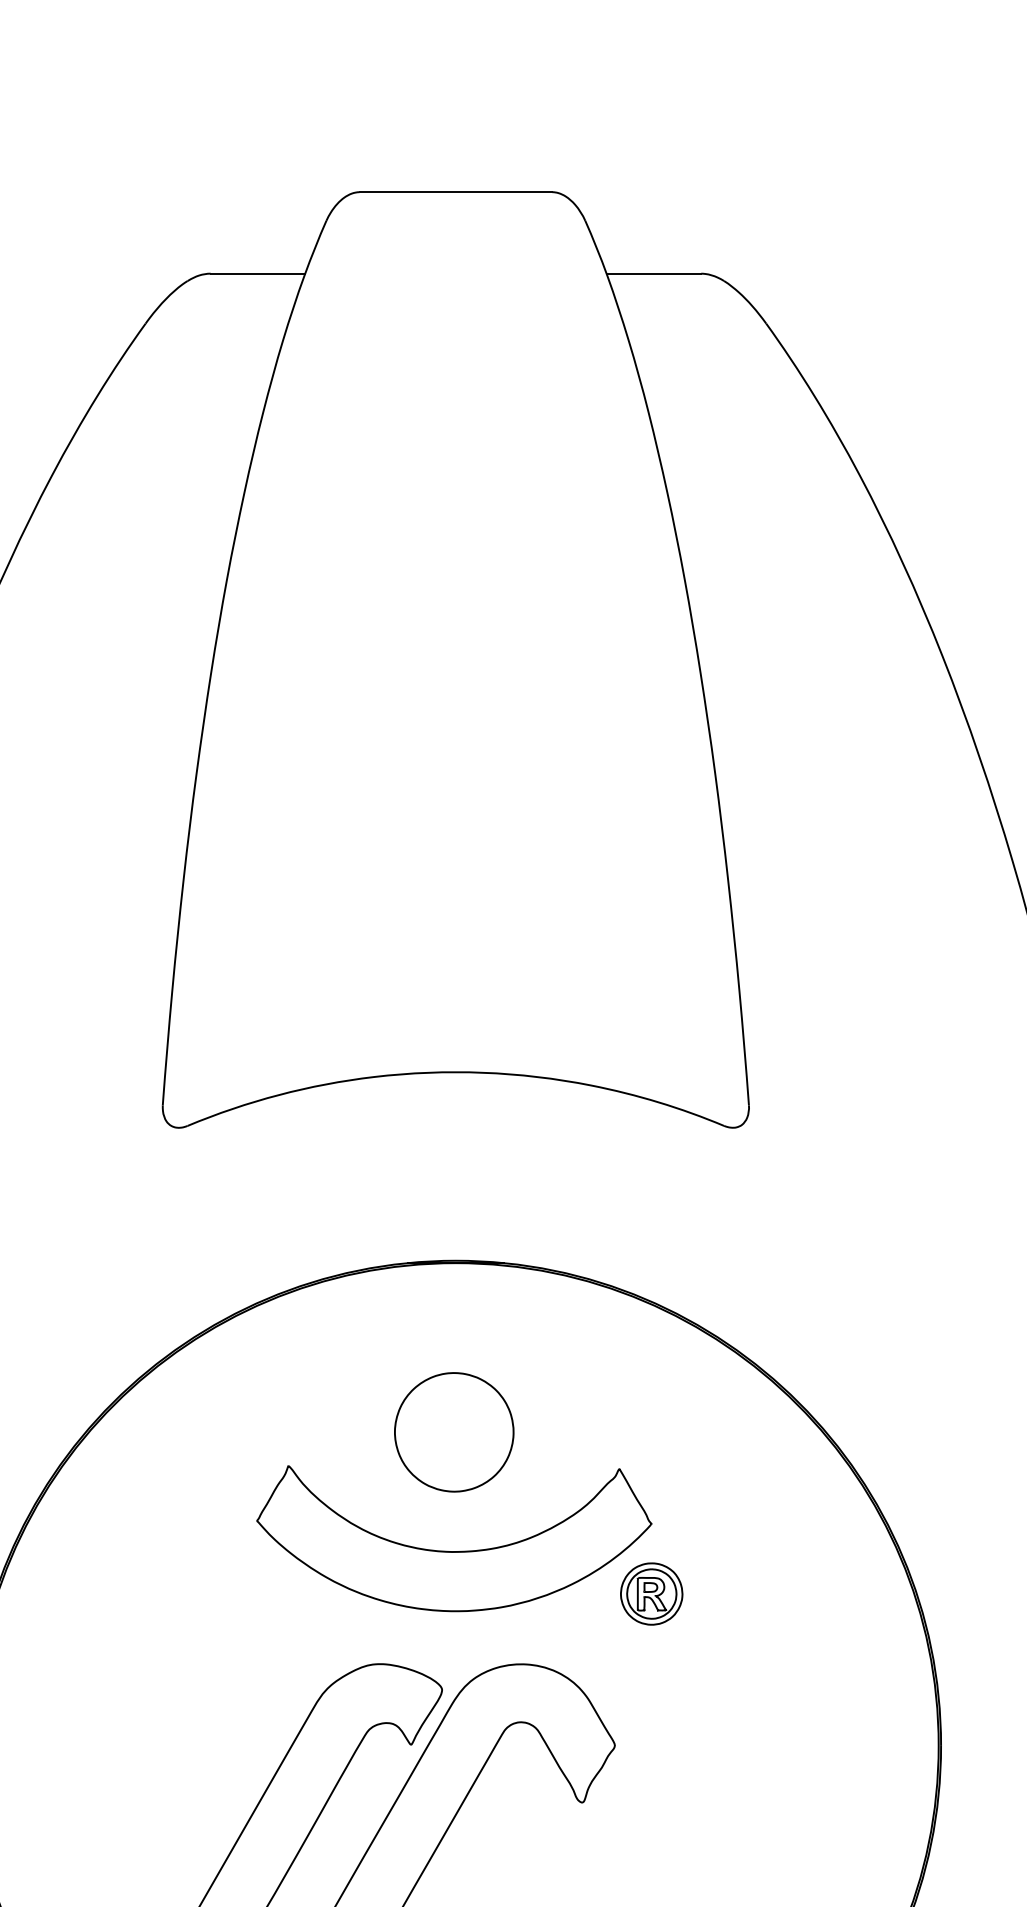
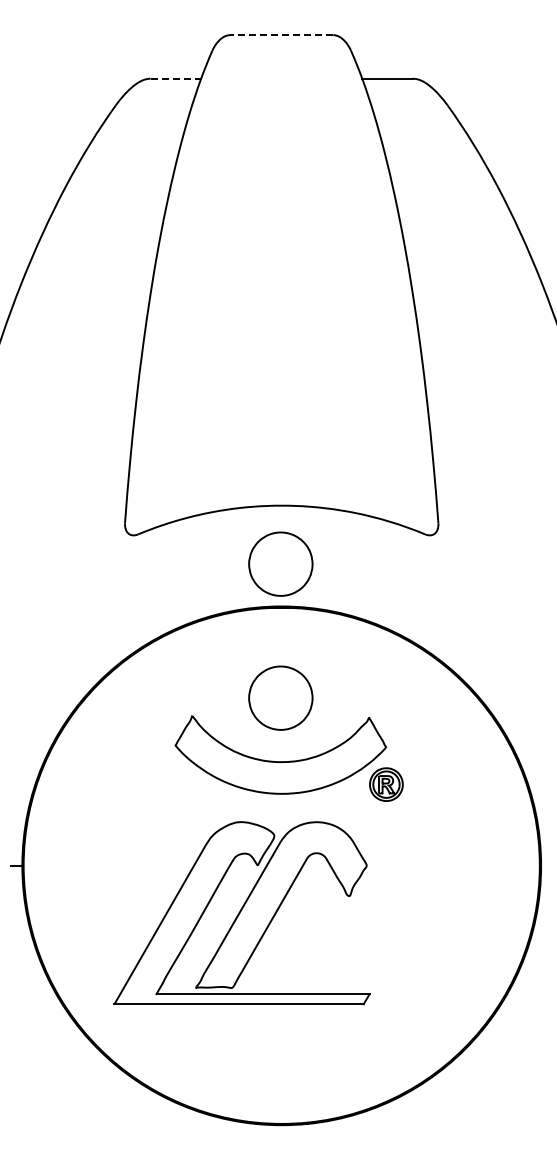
line: (455, 192) -> (281, 35), solid -> dashed
line: (259, 273) -> (176, 78), solid -> dashed
part: (453, 1180) -> (280, 563), added

